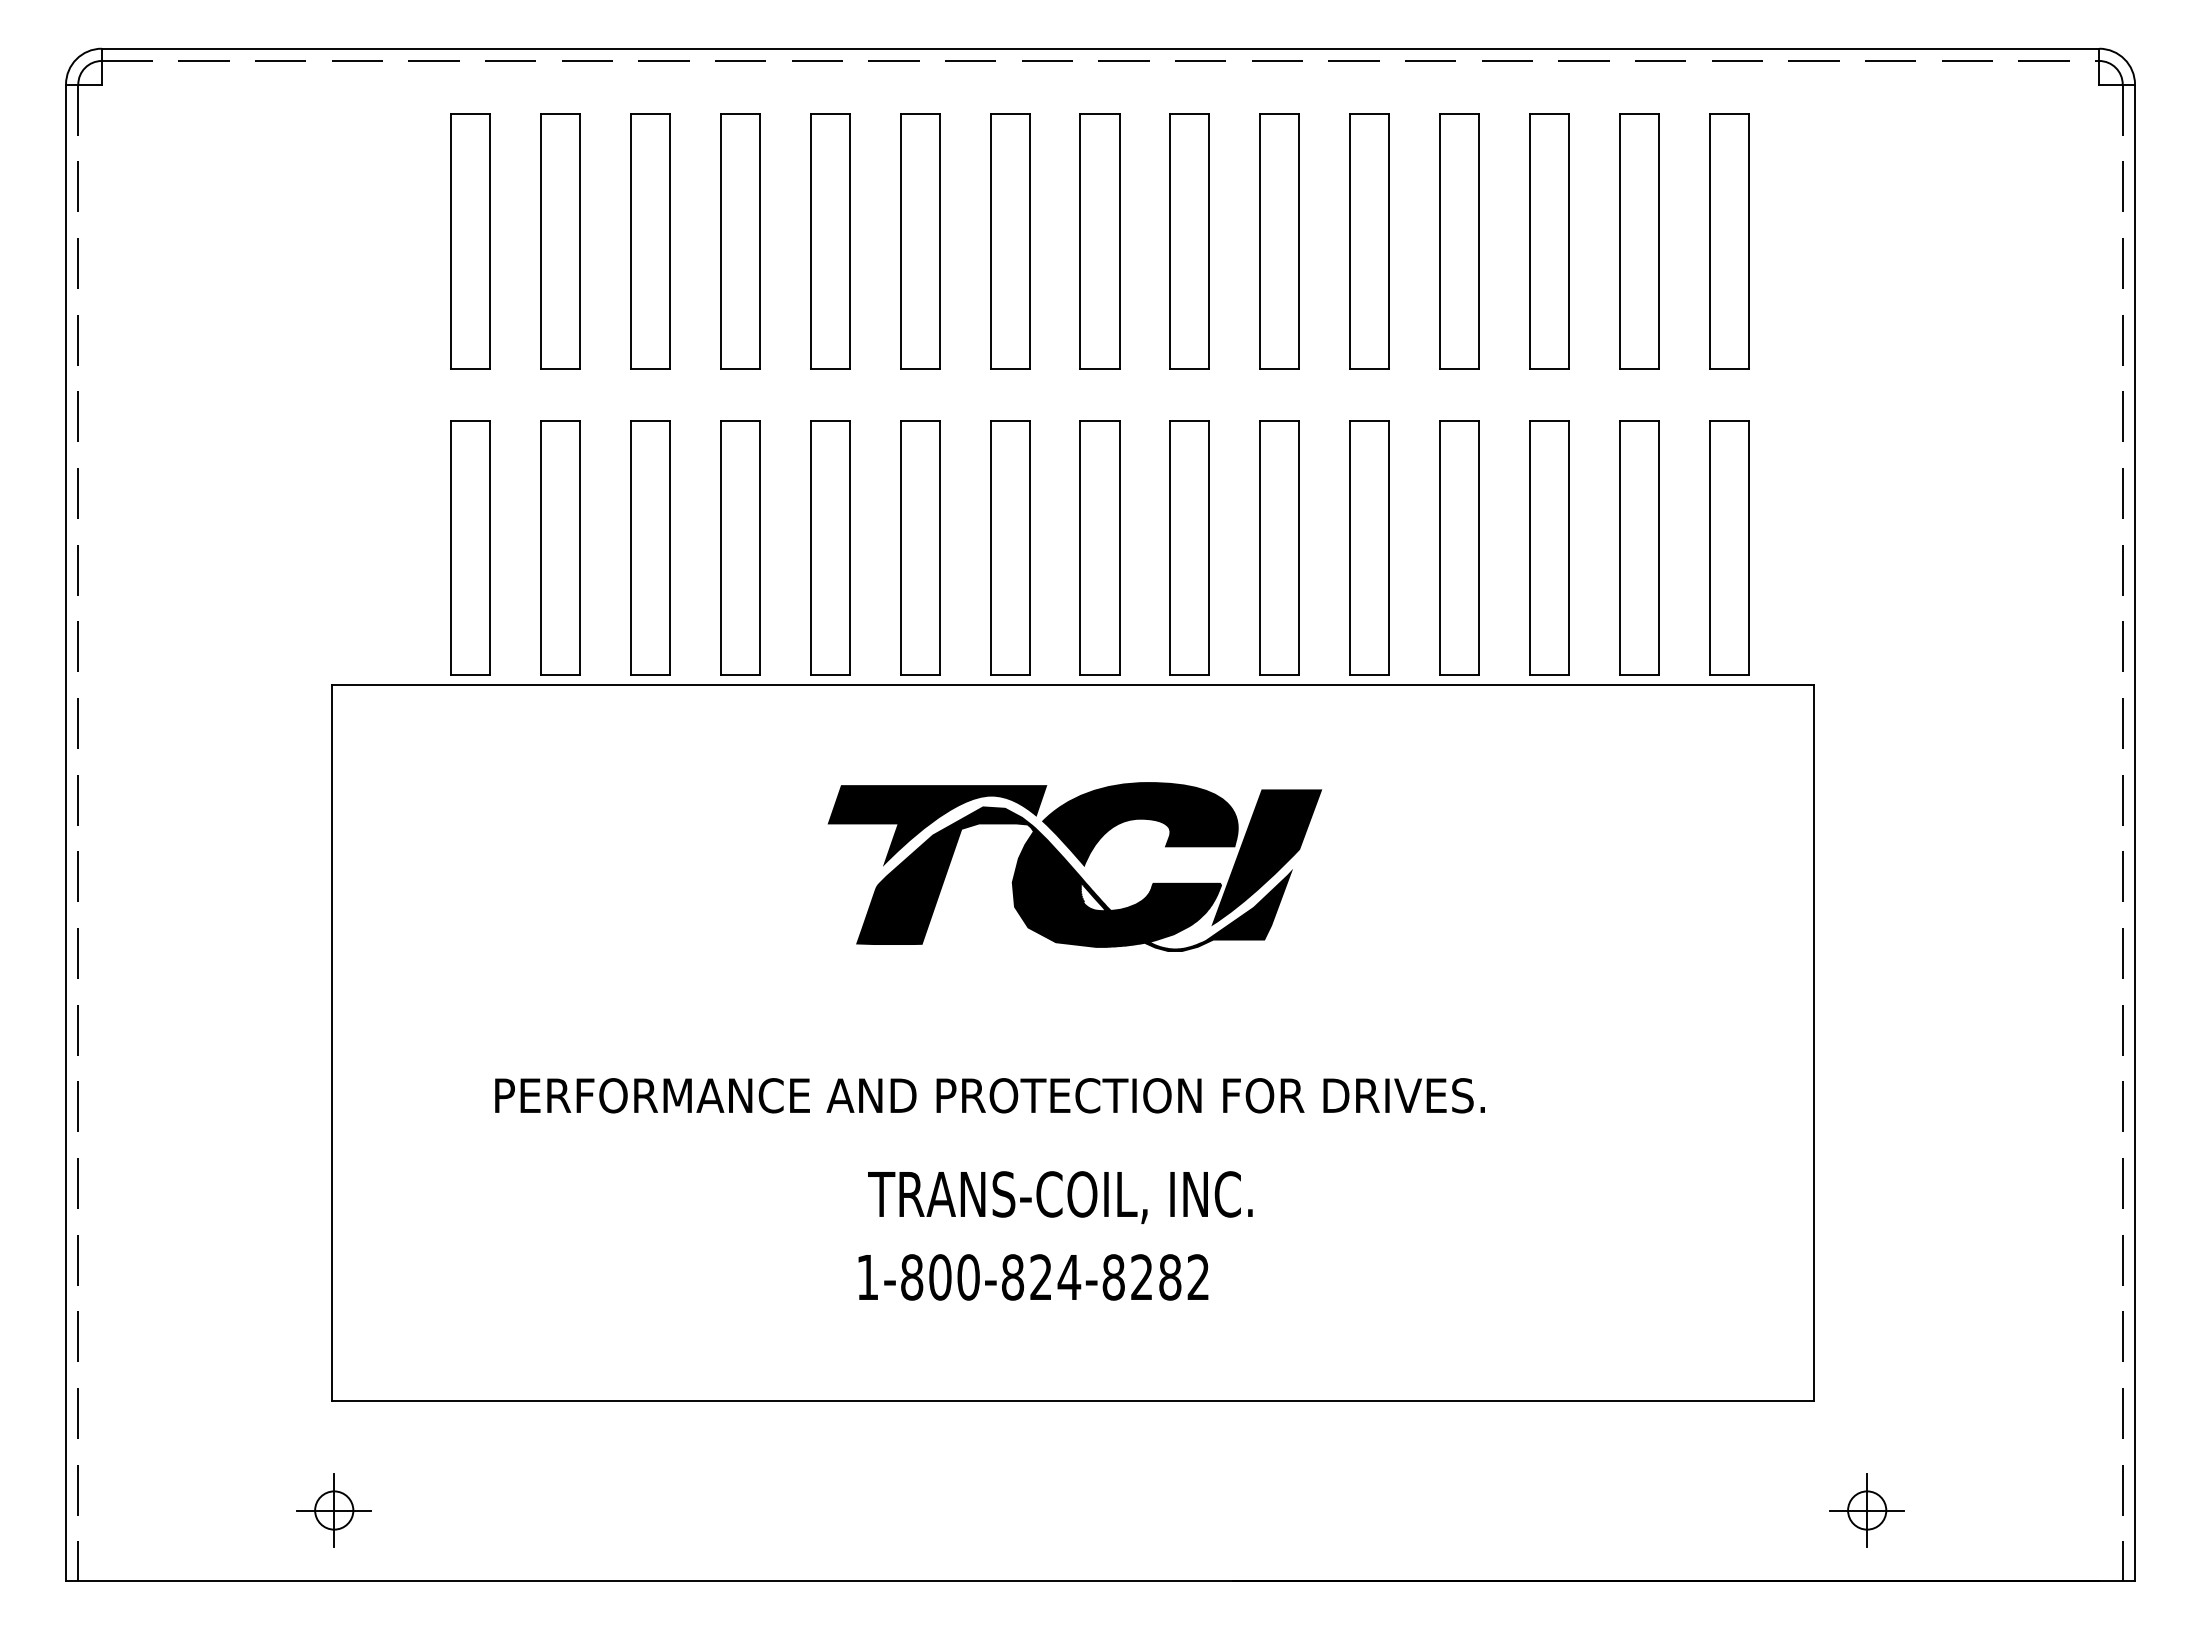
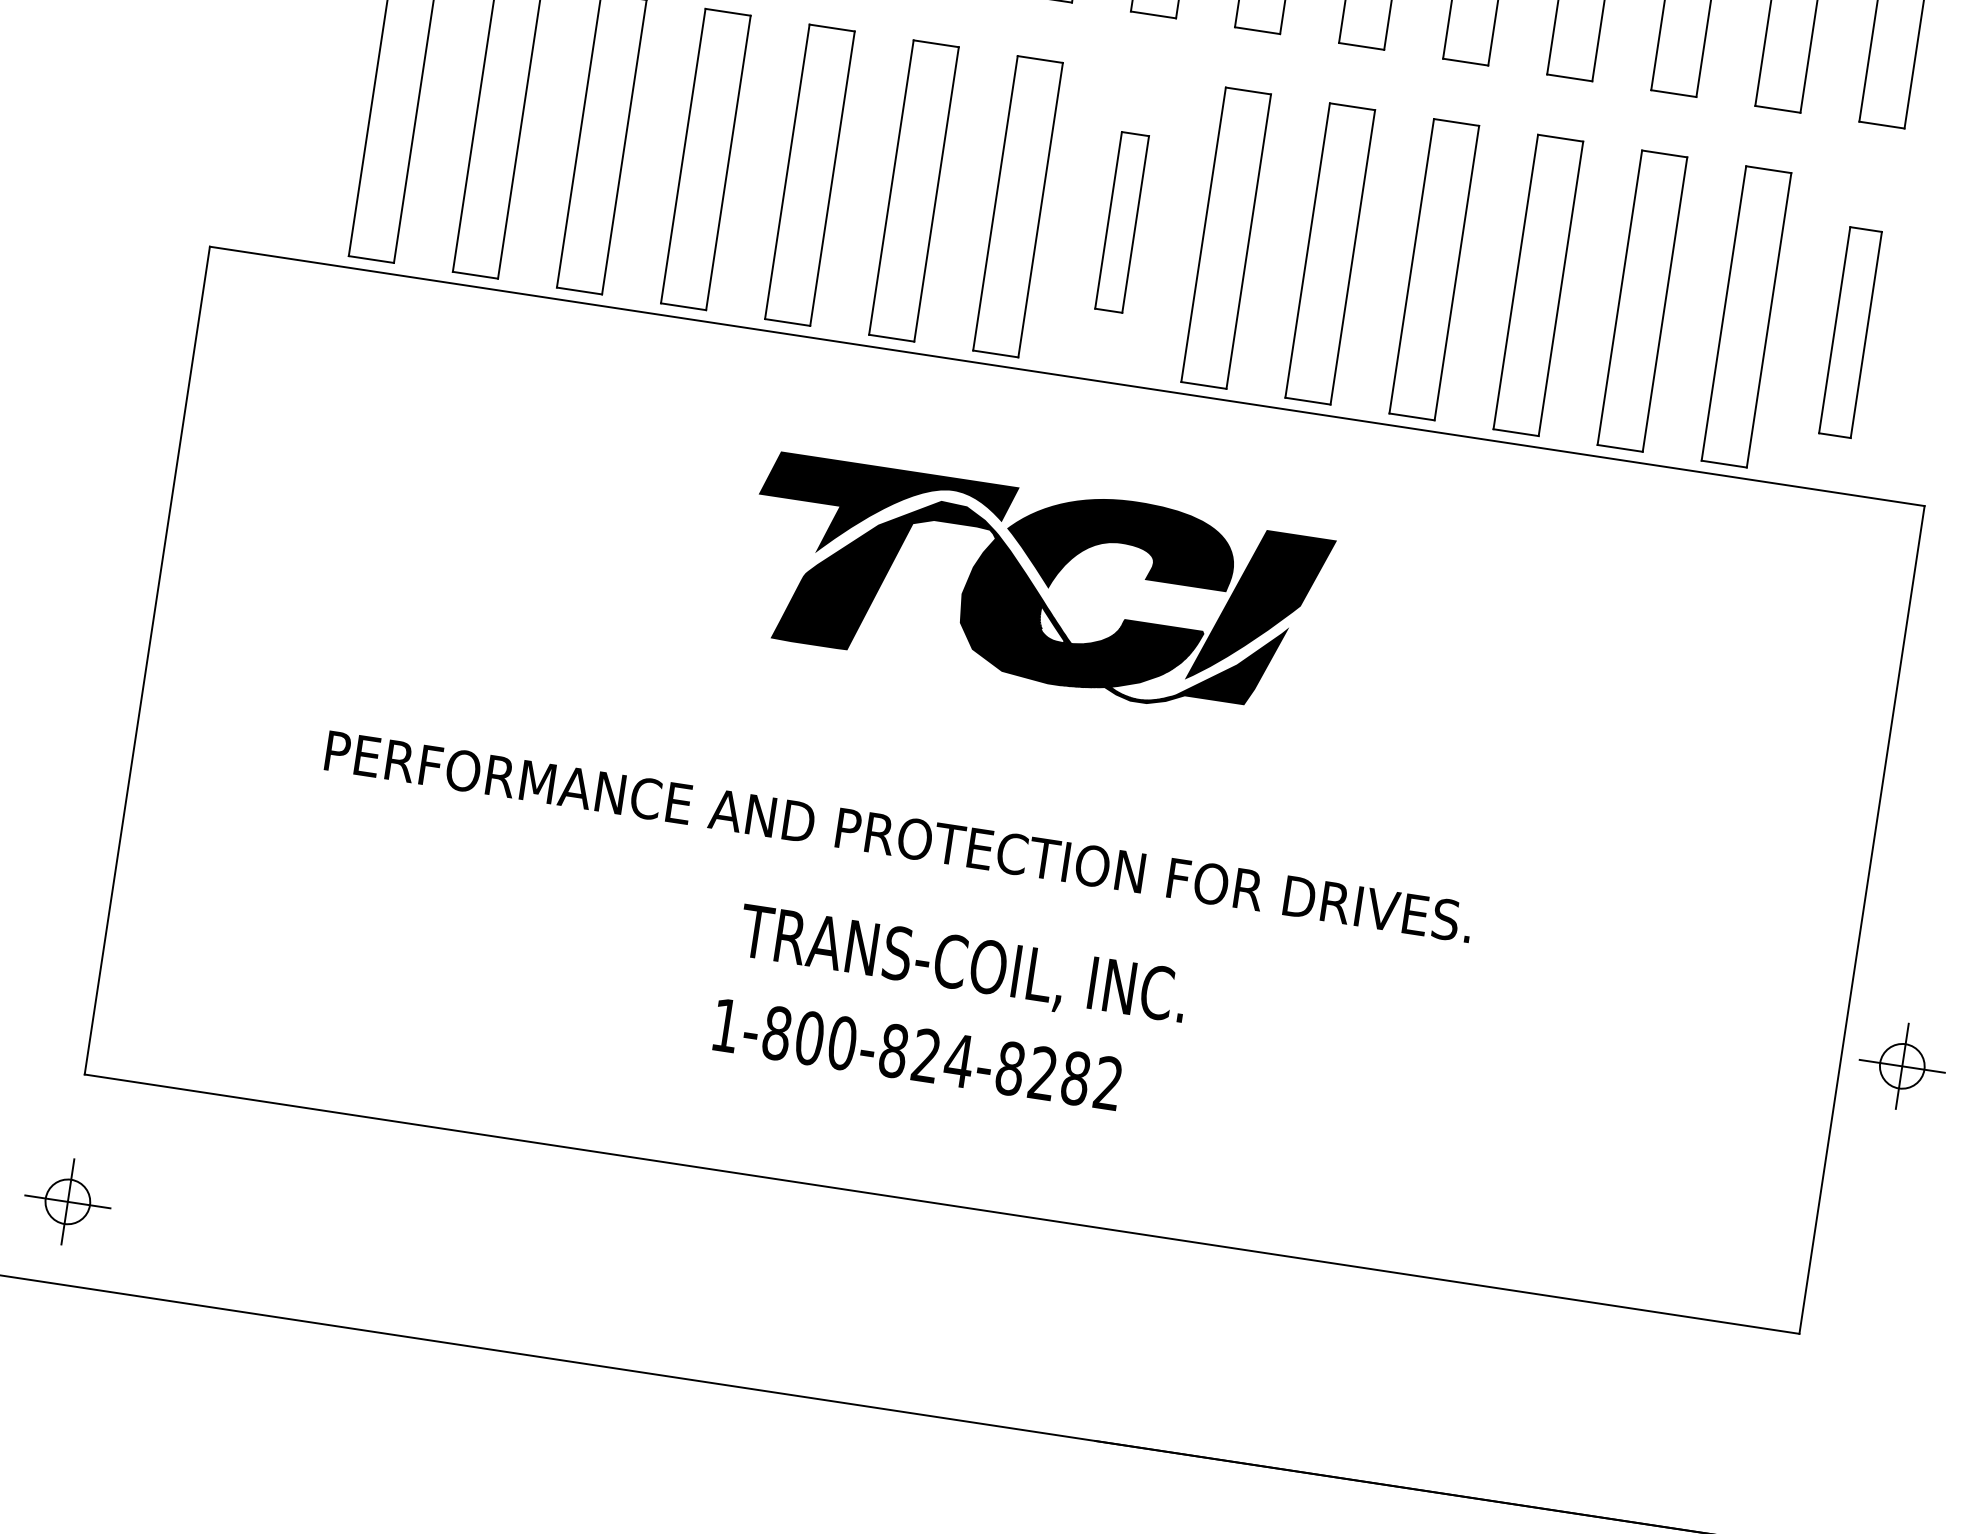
part: (1099, 547) -> (1121, 221), size x0.6
part: (1729, 547) -> (1850, 331), size x0.7
part: (1866, 1510) -> (1901, 1066), moved

